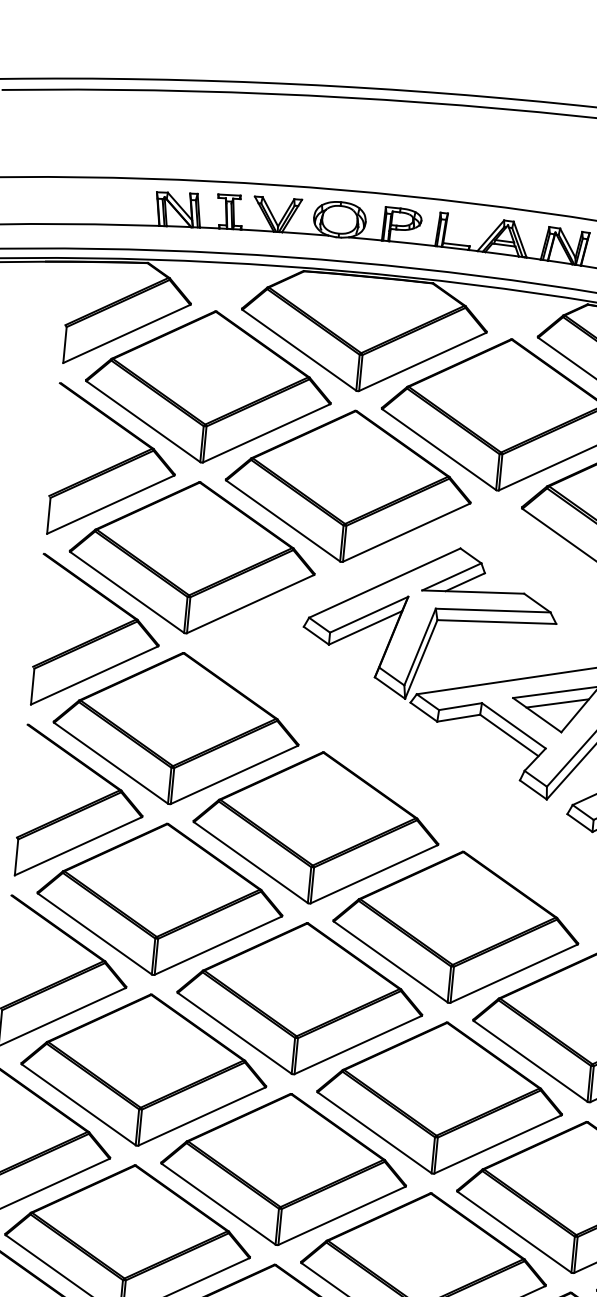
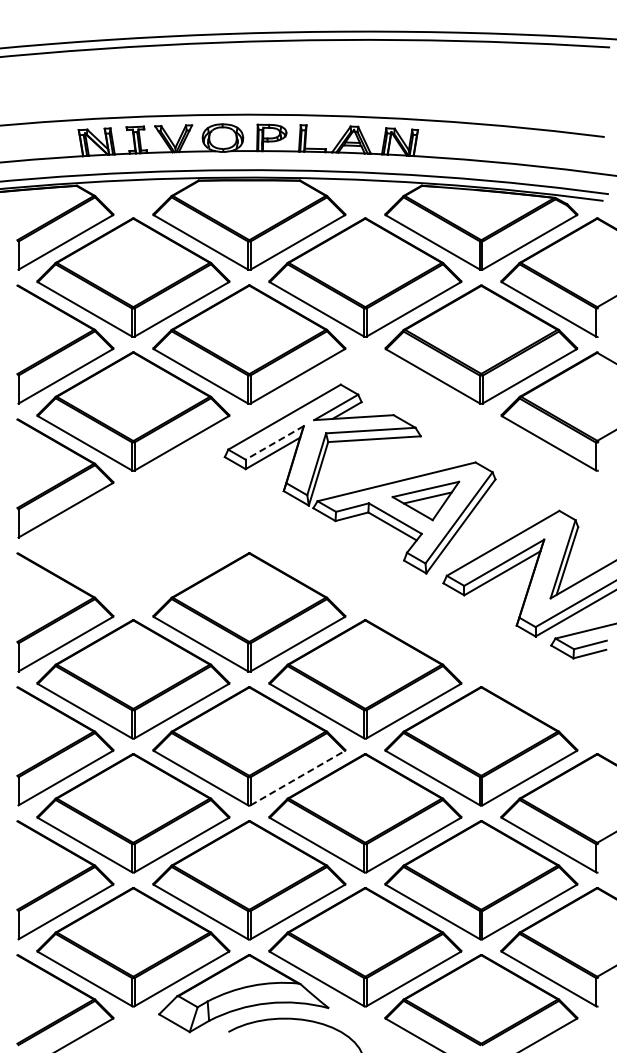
line: (368, 614) -> (274, 442), solid -> dashed
part: (176, 728) -> (133, 545), removed
line: (357, 1045) -> (297, 778), solid -> dashed

